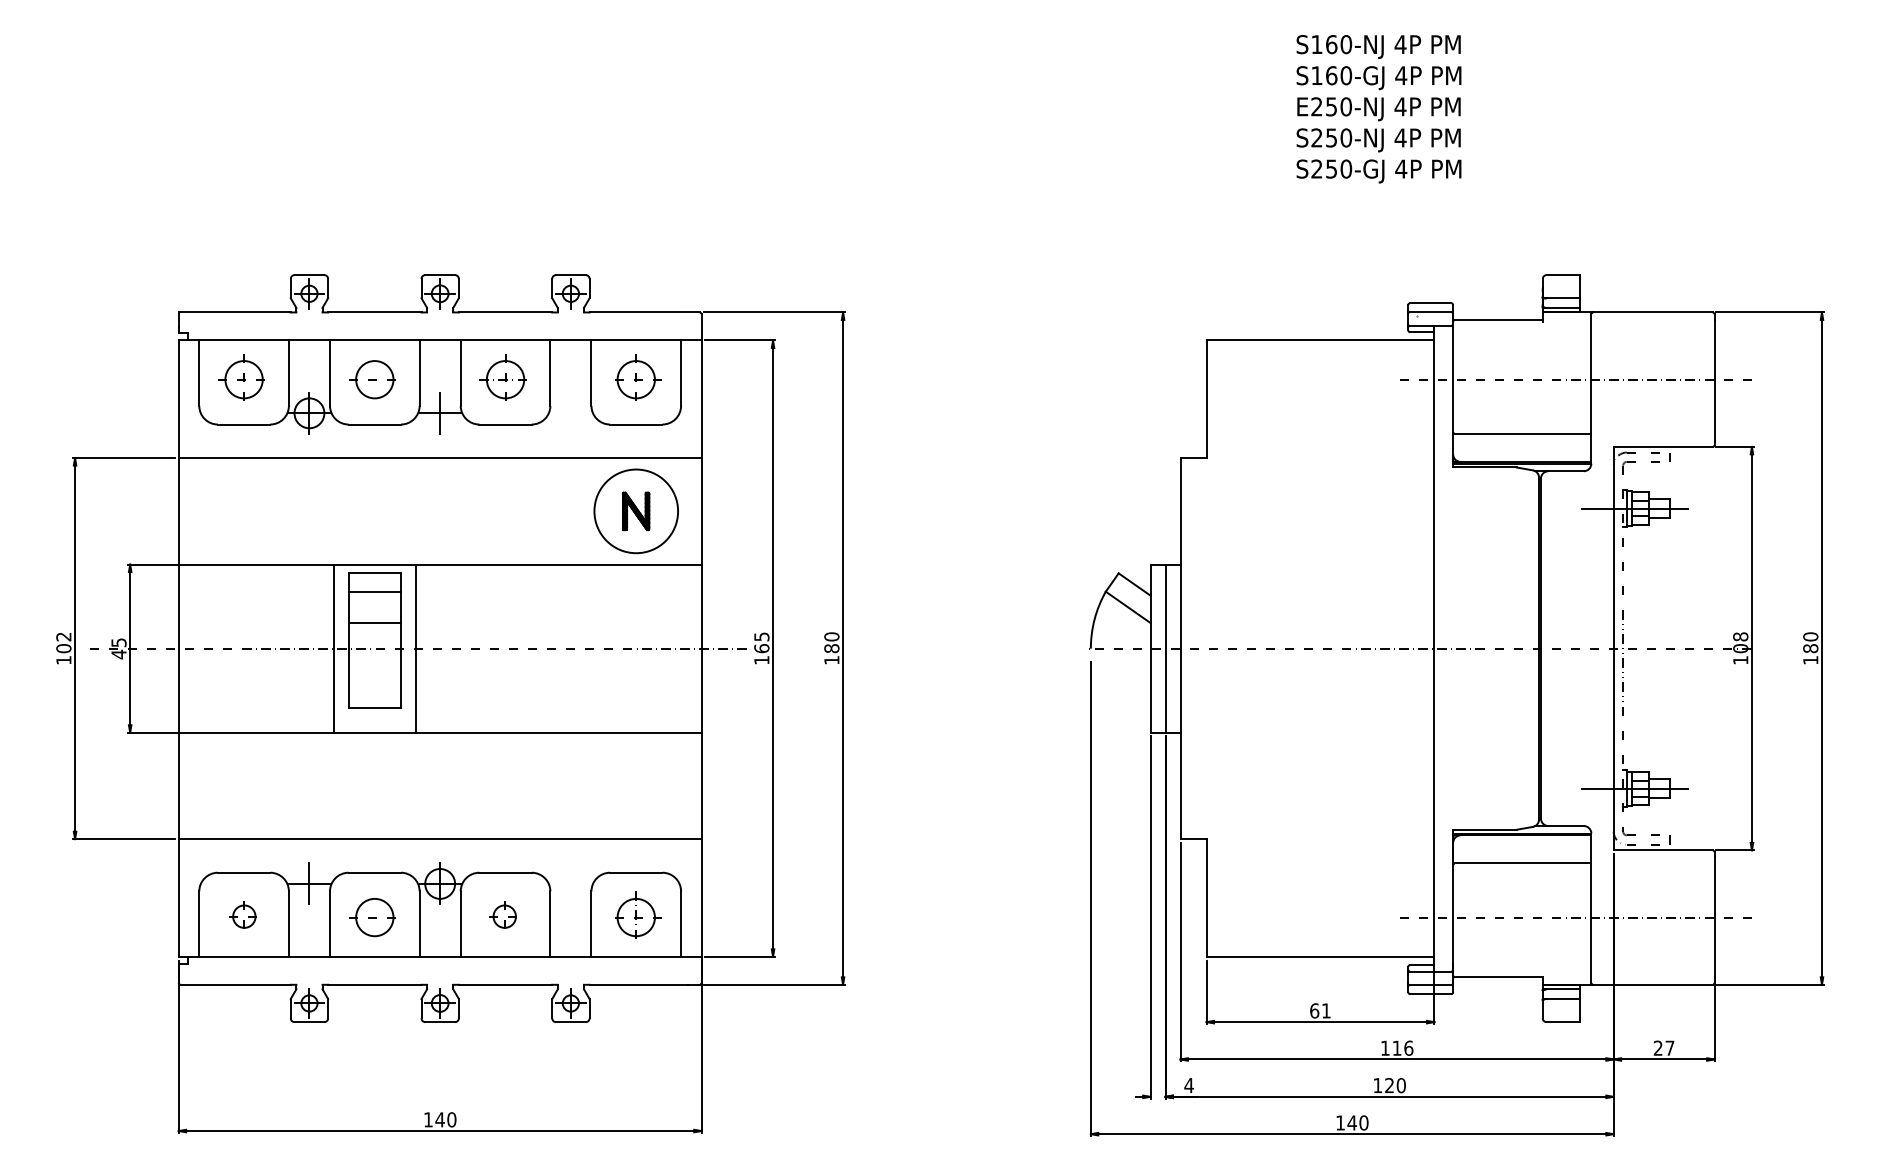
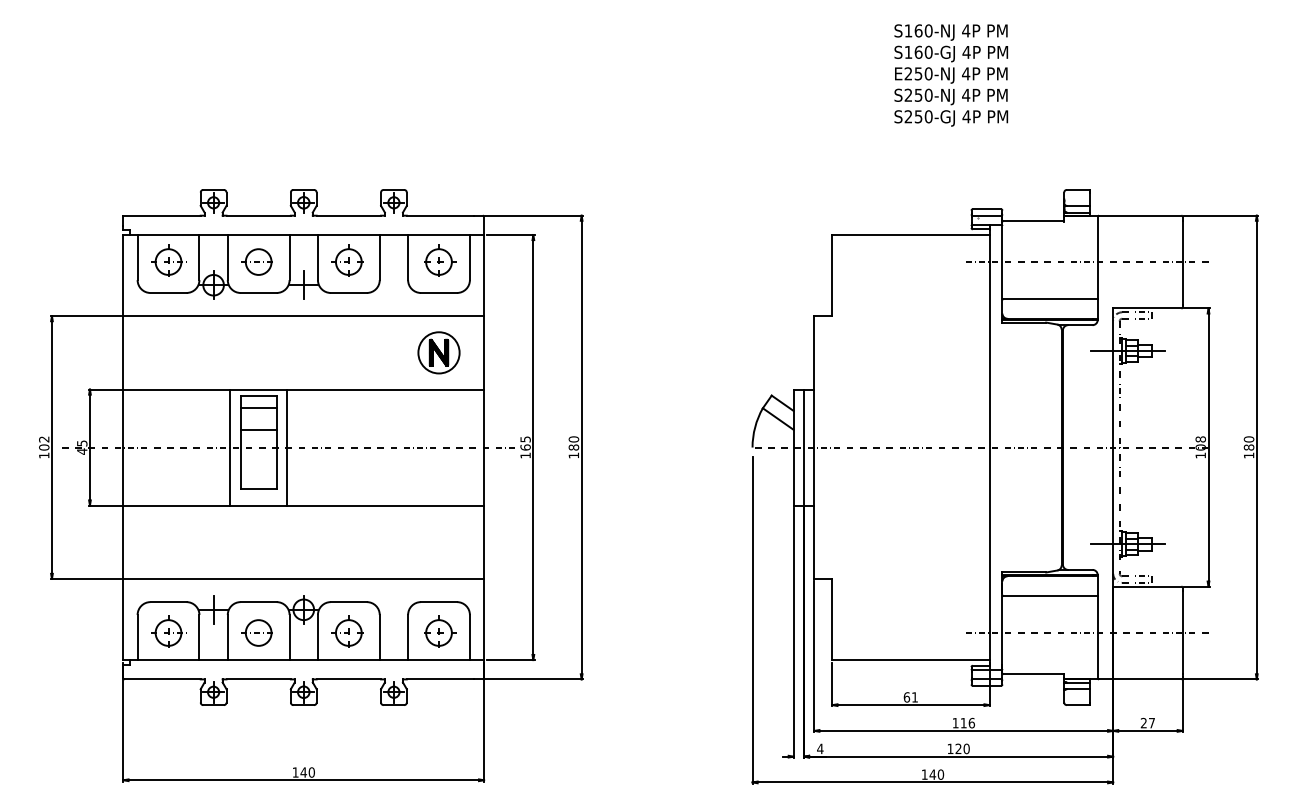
circle: (635, 510) -> (438, 352), size x0.71
part: (244, 915) -> (168, 631), size x1.67
part: (503, 915) -> (347, 631), size x1.67

